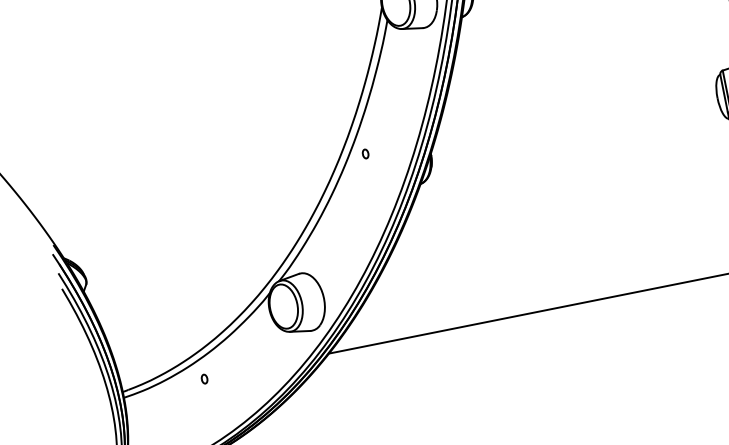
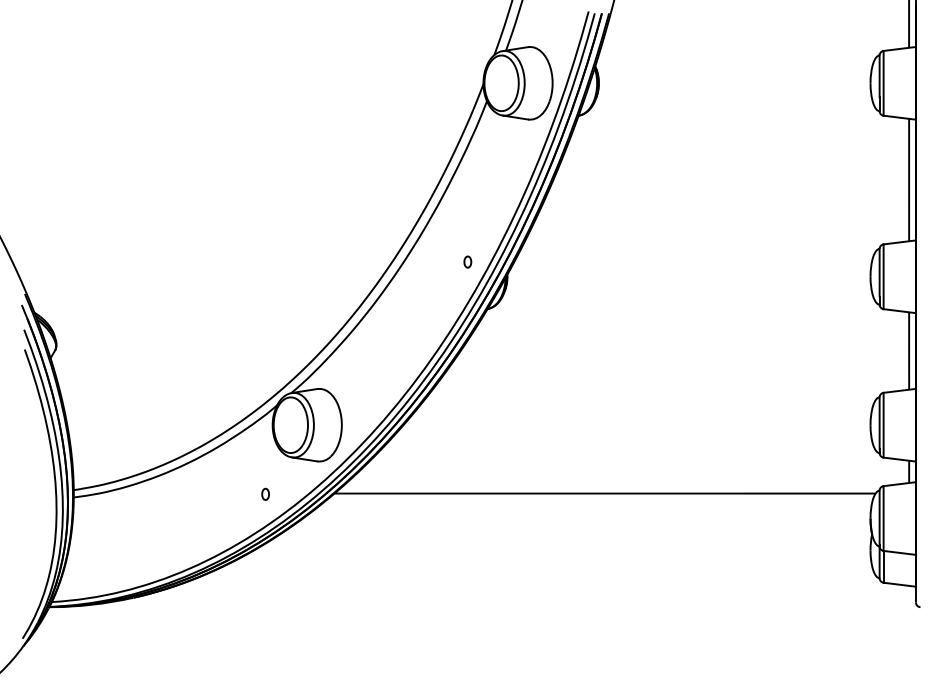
part: (365, 153) -> (467, 261), moved
part: (204, 378) -> (265, 493), moved

